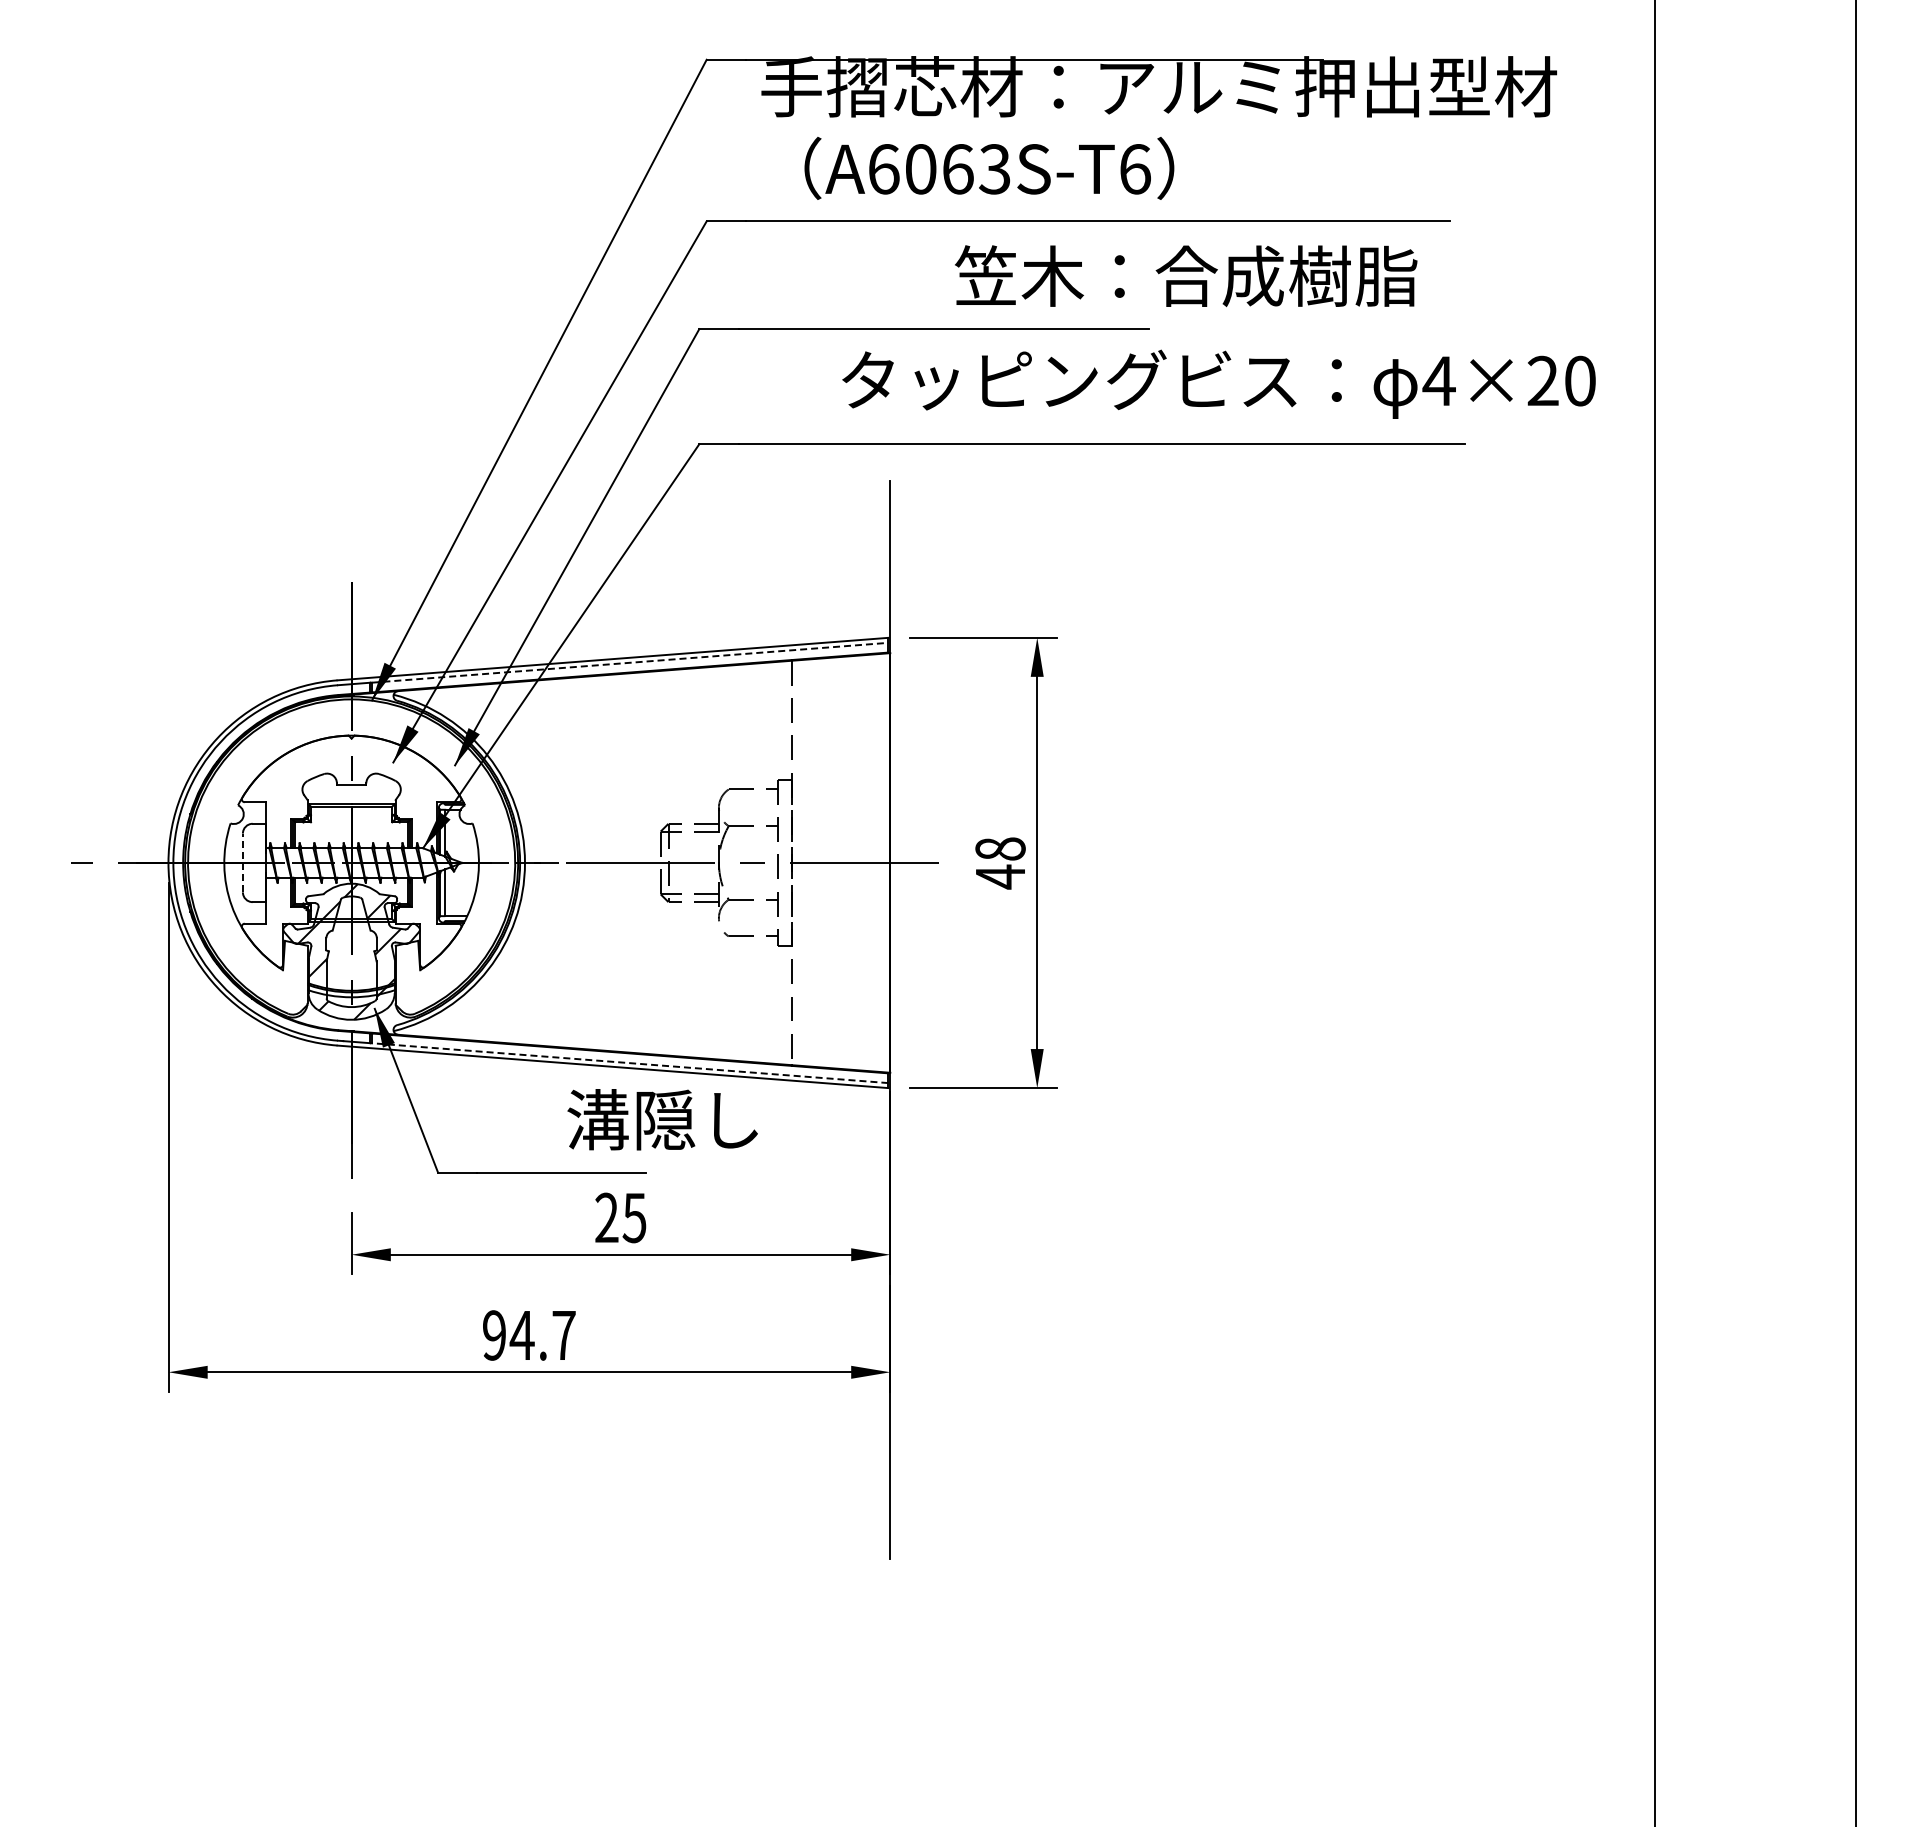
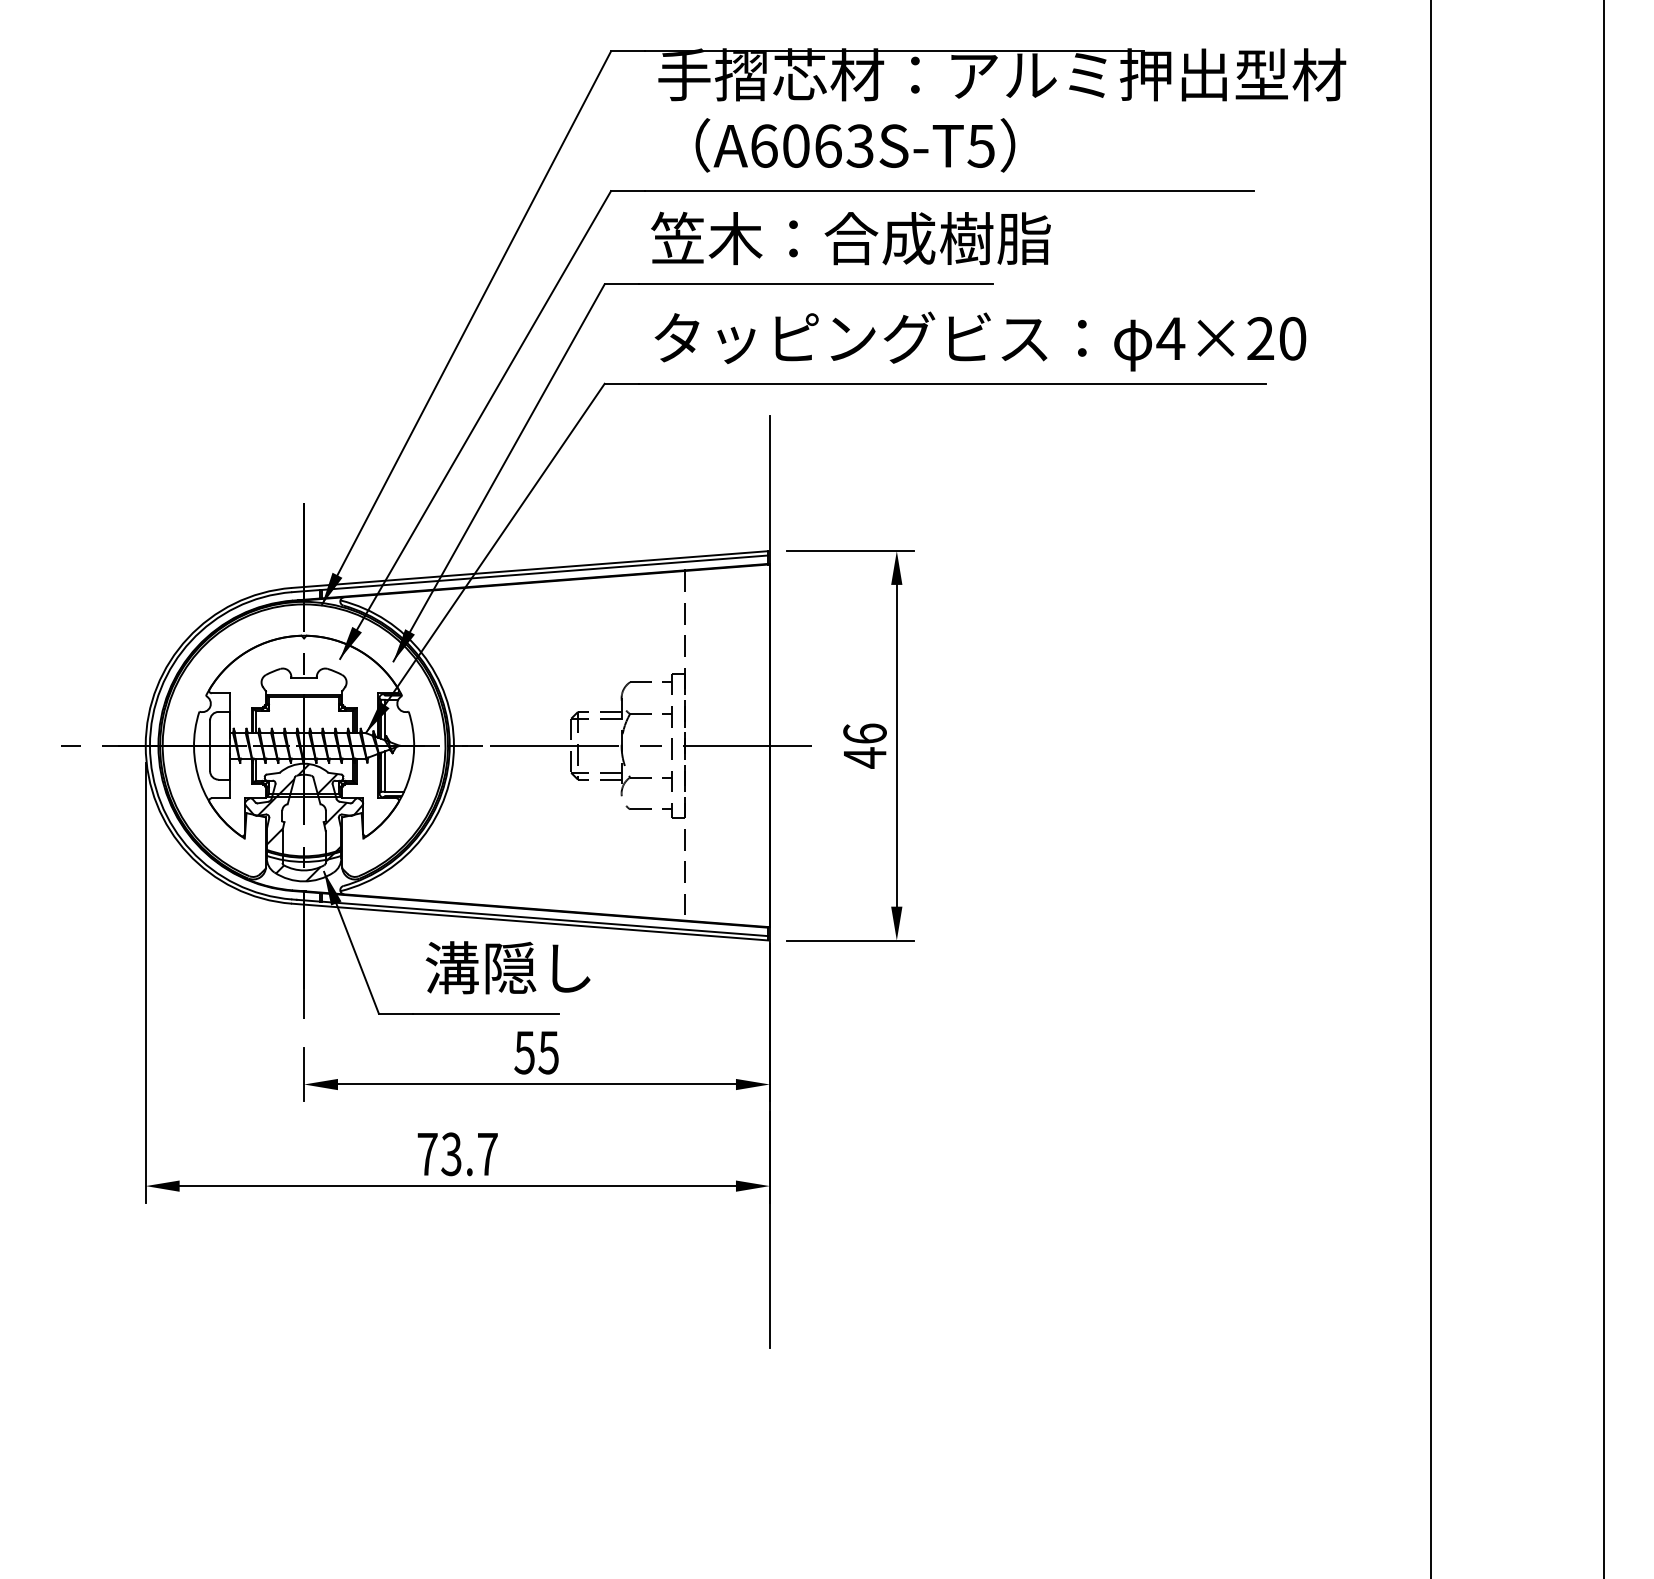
text: (1134, 169) -> (980, 146), A6063S-T6 -> A6063S-T5
text: (1186, 275) -> (851, 237), moved
text: (1218, 383) -> (980, 340), moved
line: (630, 662) -> (545, 572), dashed -> solid
text: (1000, 848) -> (865, 733), 48 -> 46
line: (242, 862) -> (209, 745), dashed -> solid
line: (630, 1063) -> (545, 919), dashed -> solid
text: (662, 1119) -> (507, 967), moved
text: (606, 1217) -> (524, 1052), 25 -> 55
text: (508, 1335) -> (439, 1154), 94.7 -> 73.7

